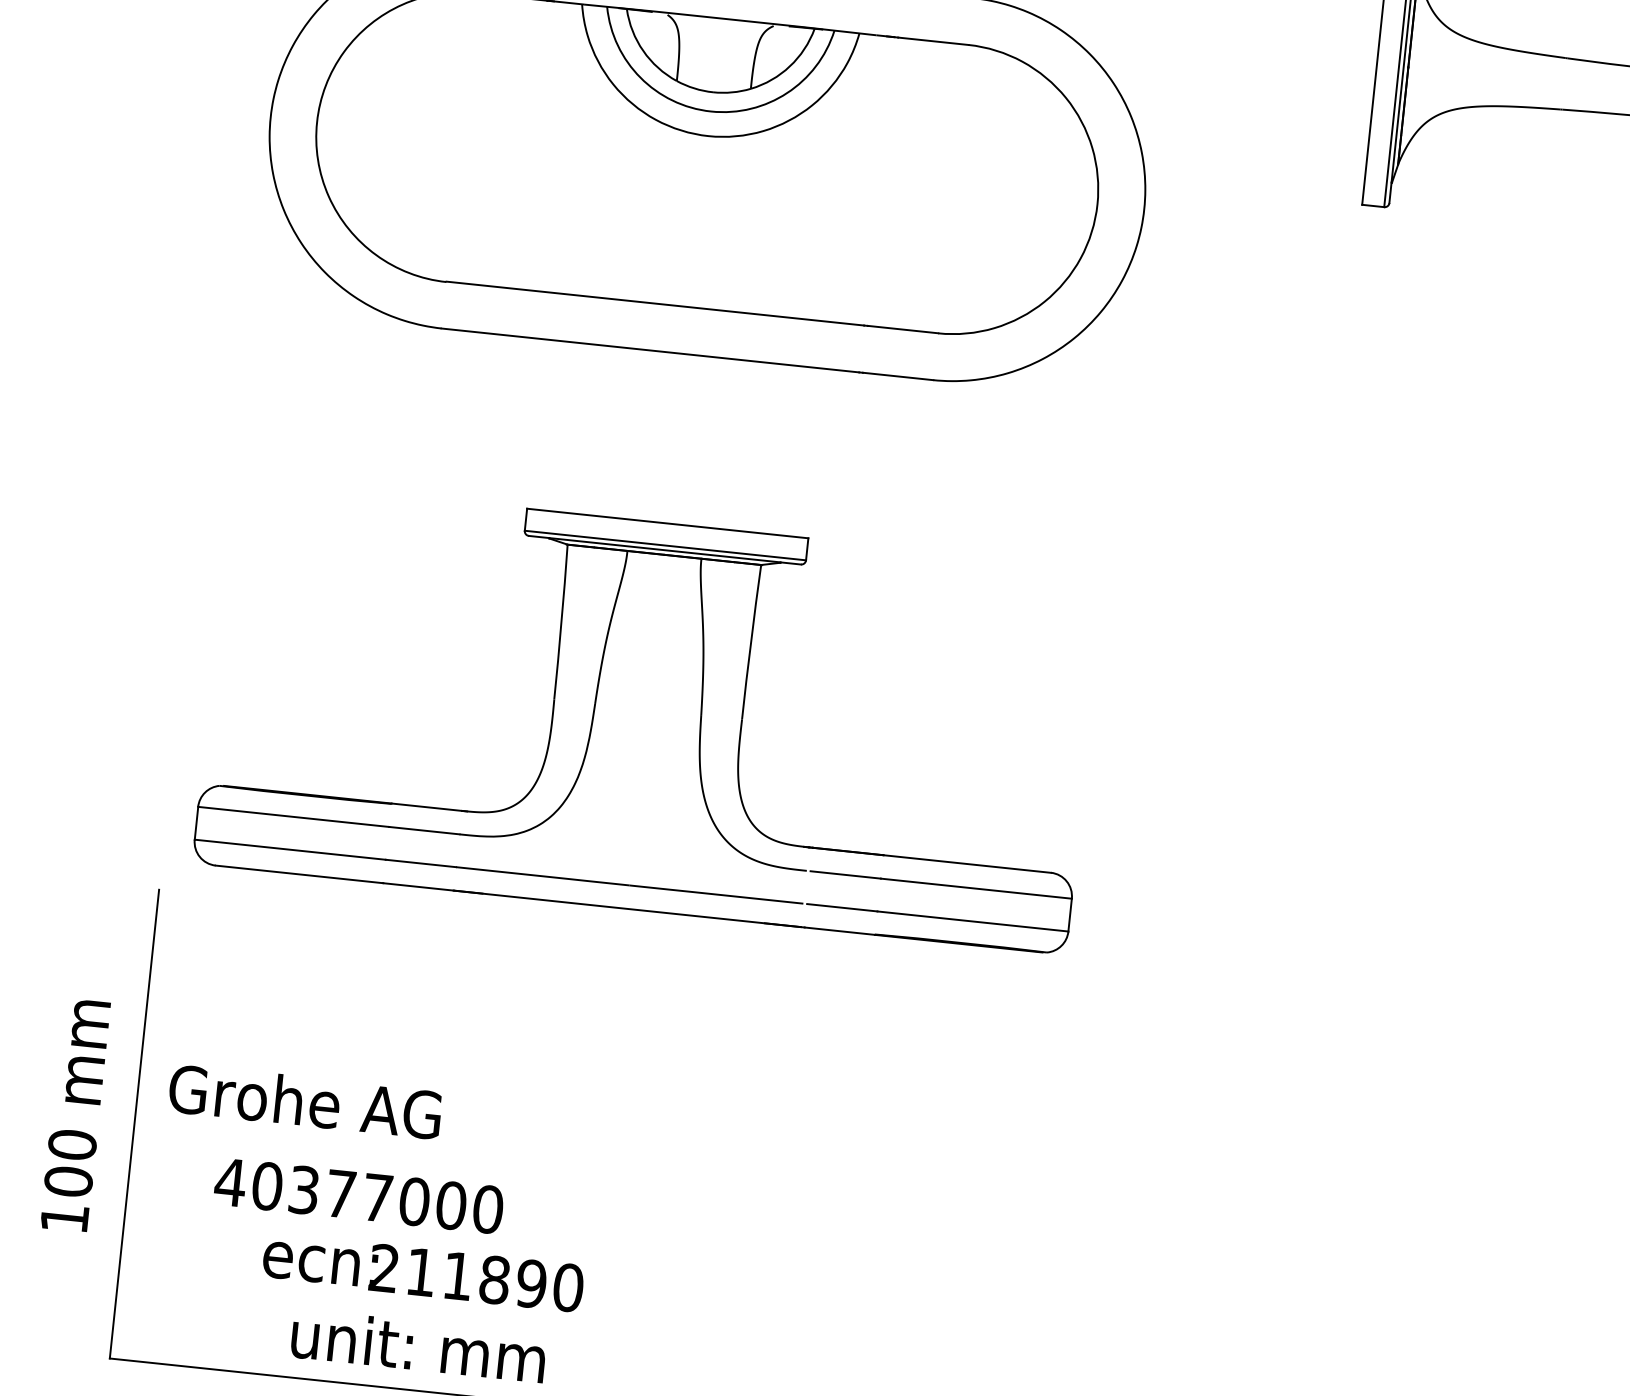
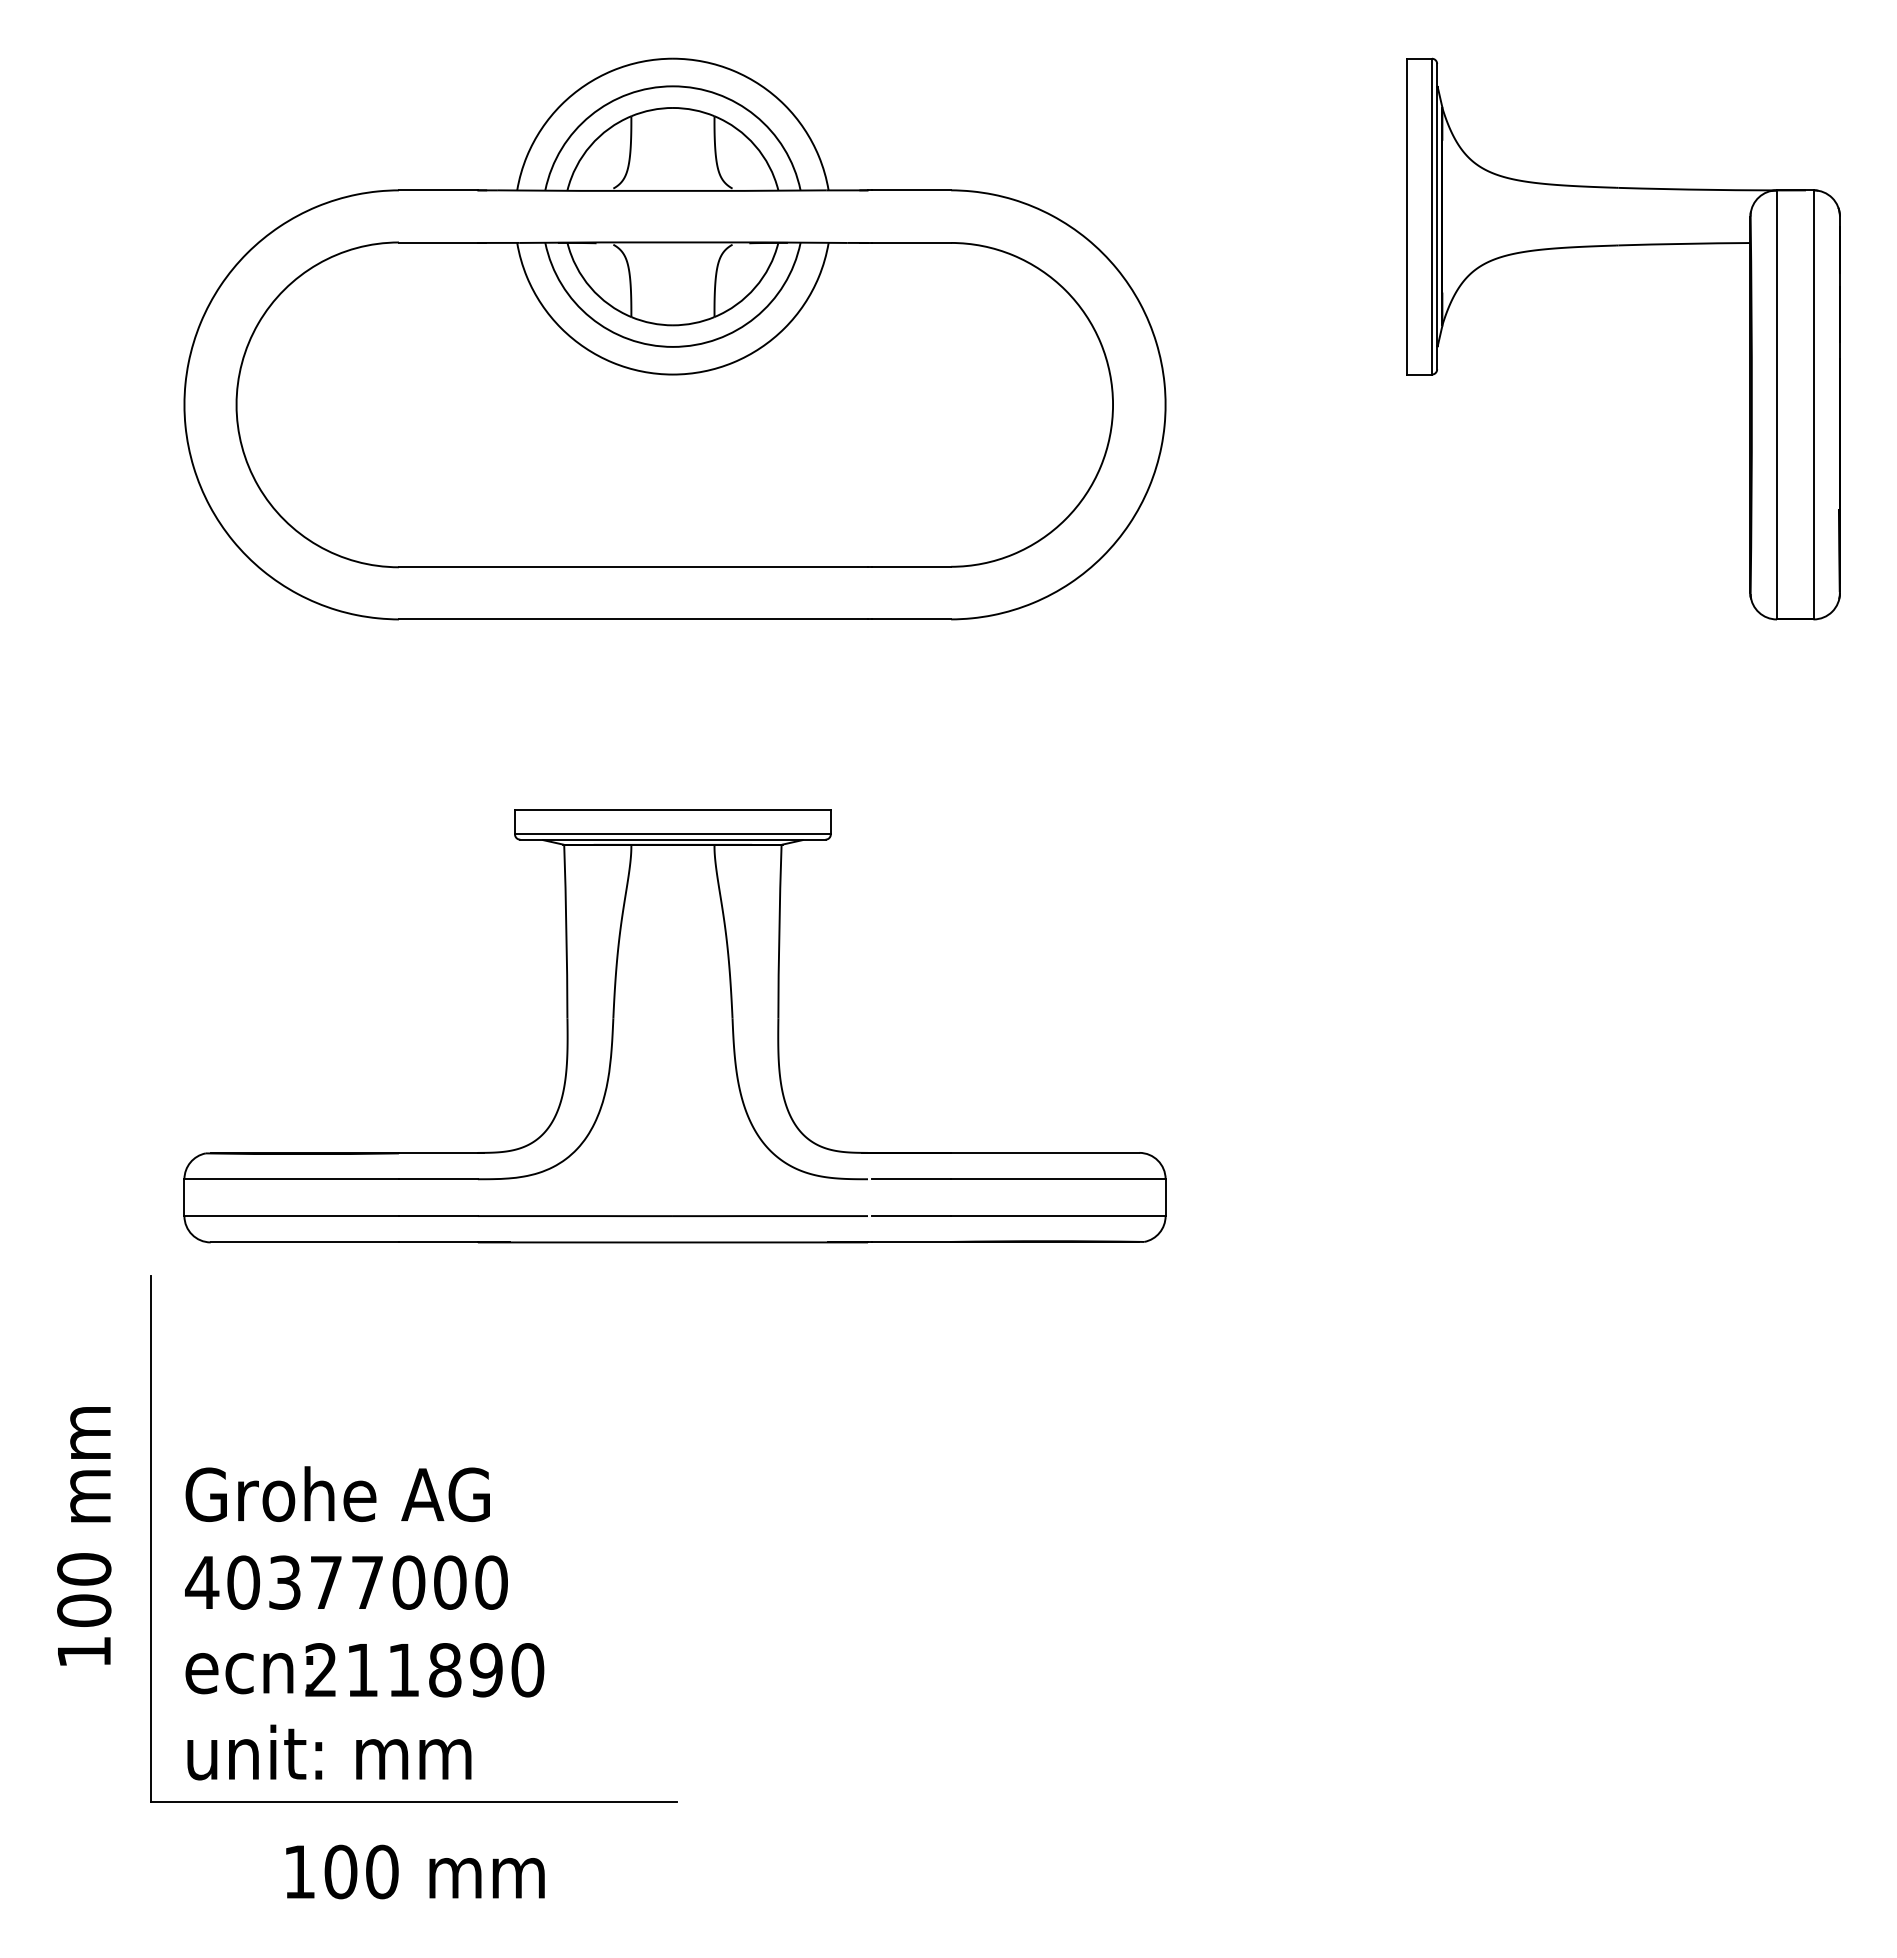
text: (359, 1195) -> (346, 1582), moved
text: (422, 1272) -> (364, 1670), moved
text: (418, 1346) -> (329, 1752), moved

